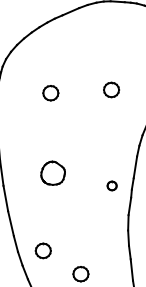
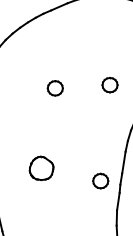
part: (111, 89) -> (110, 84), moved
part: (50, 93) -> (55, 88), moved
part: (111, 185) -> (100, 180), size x1.67

